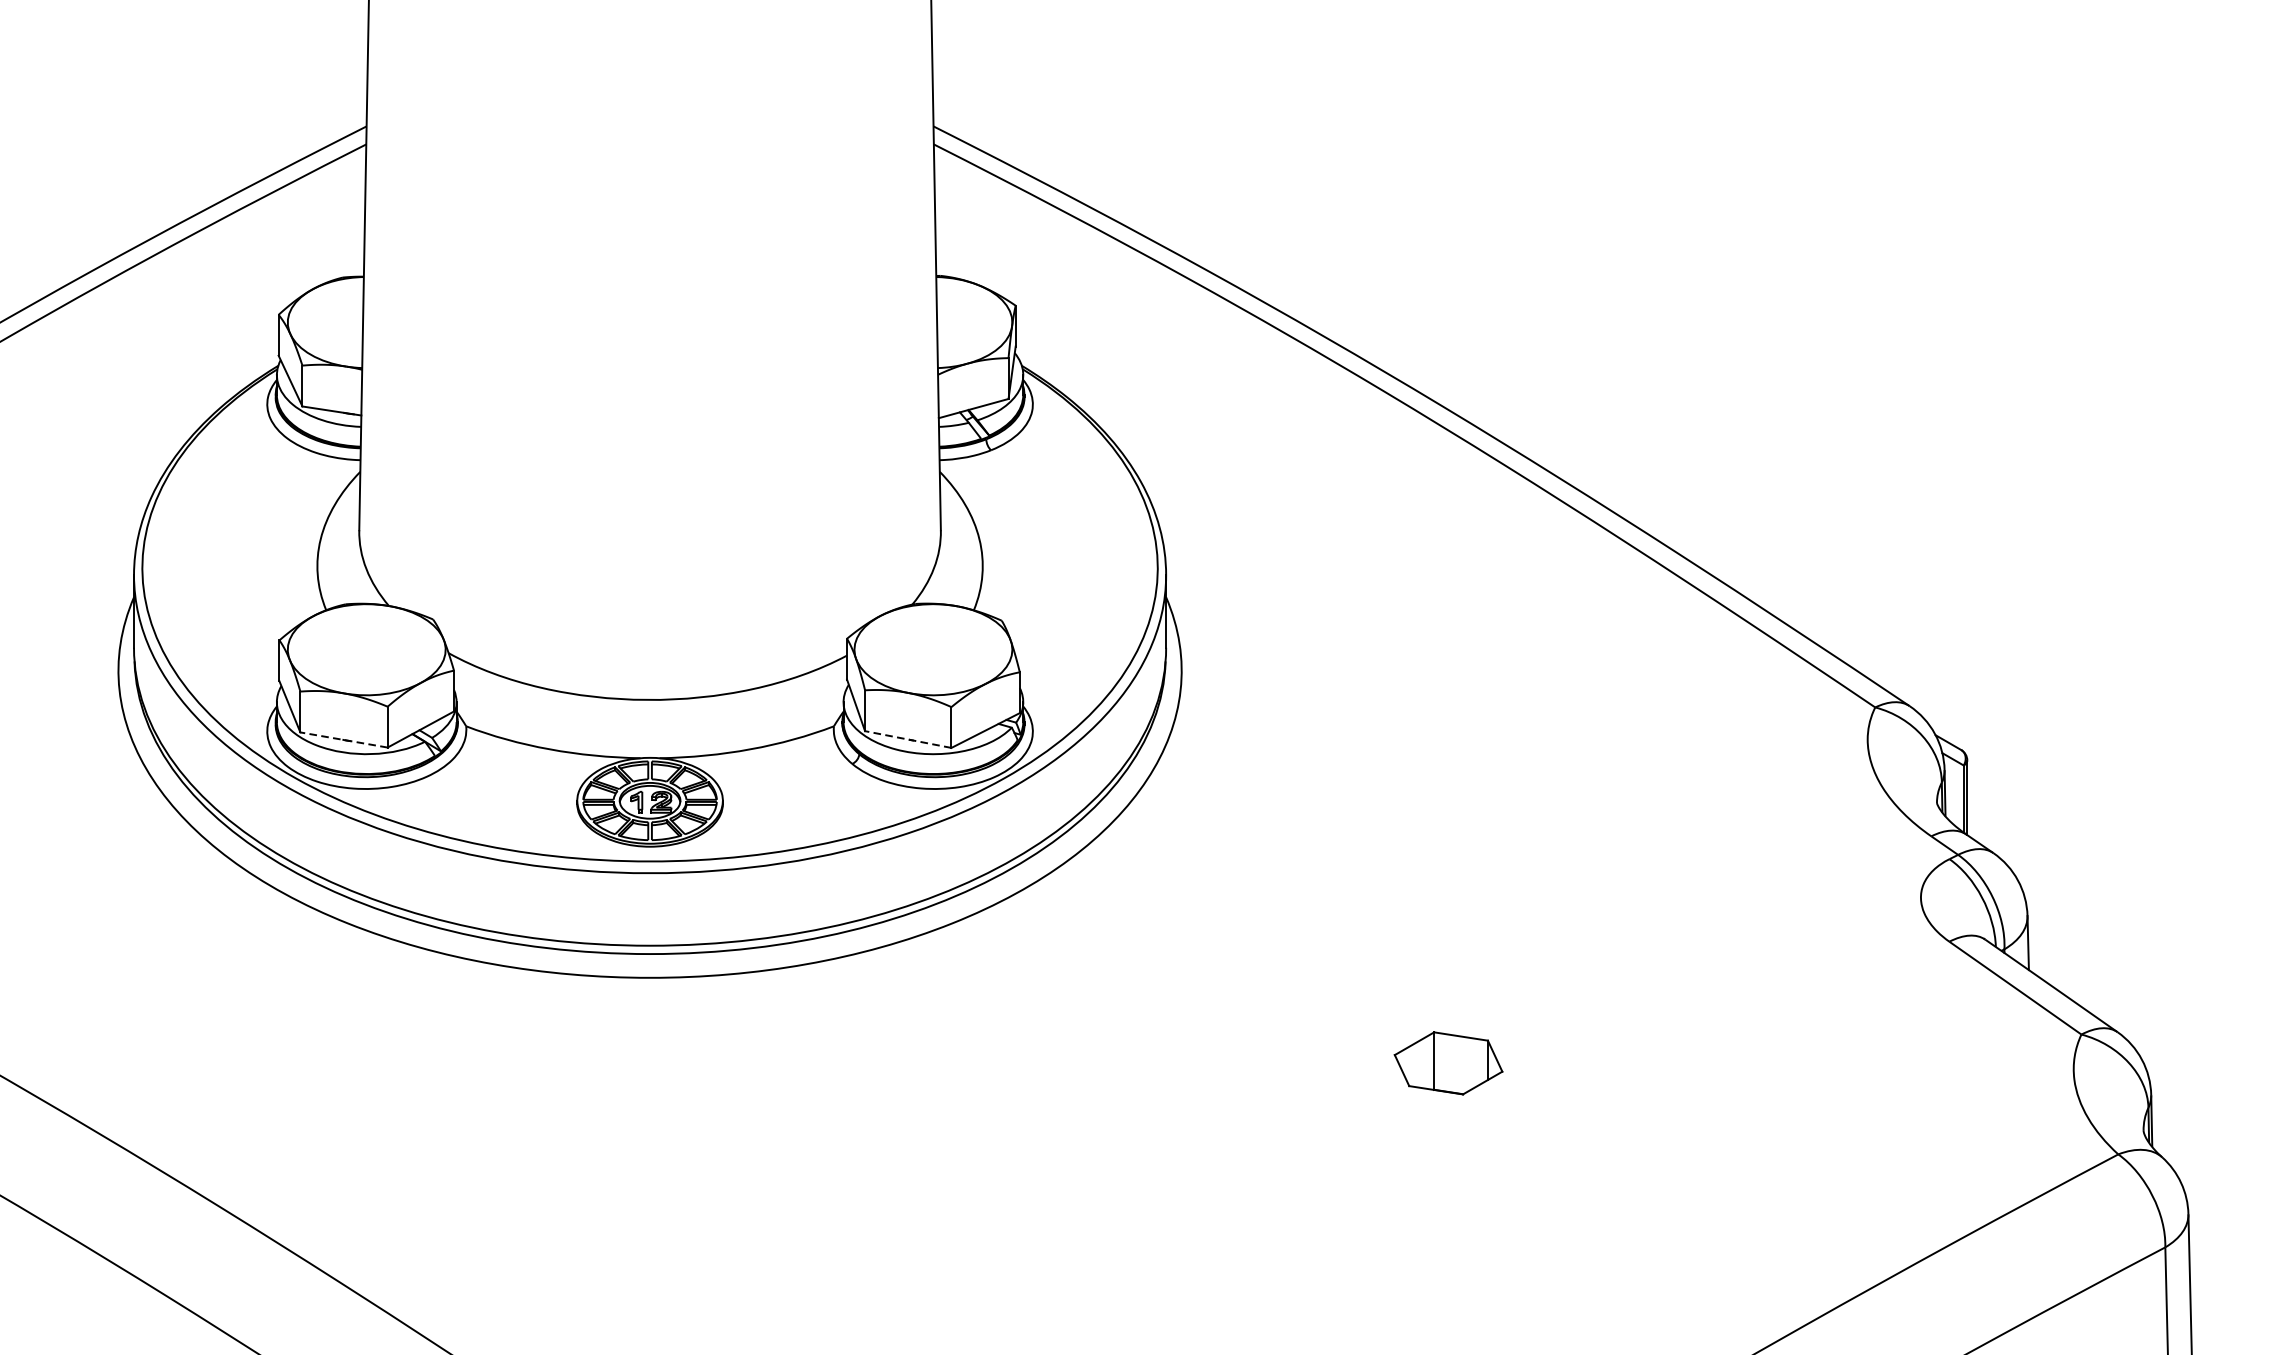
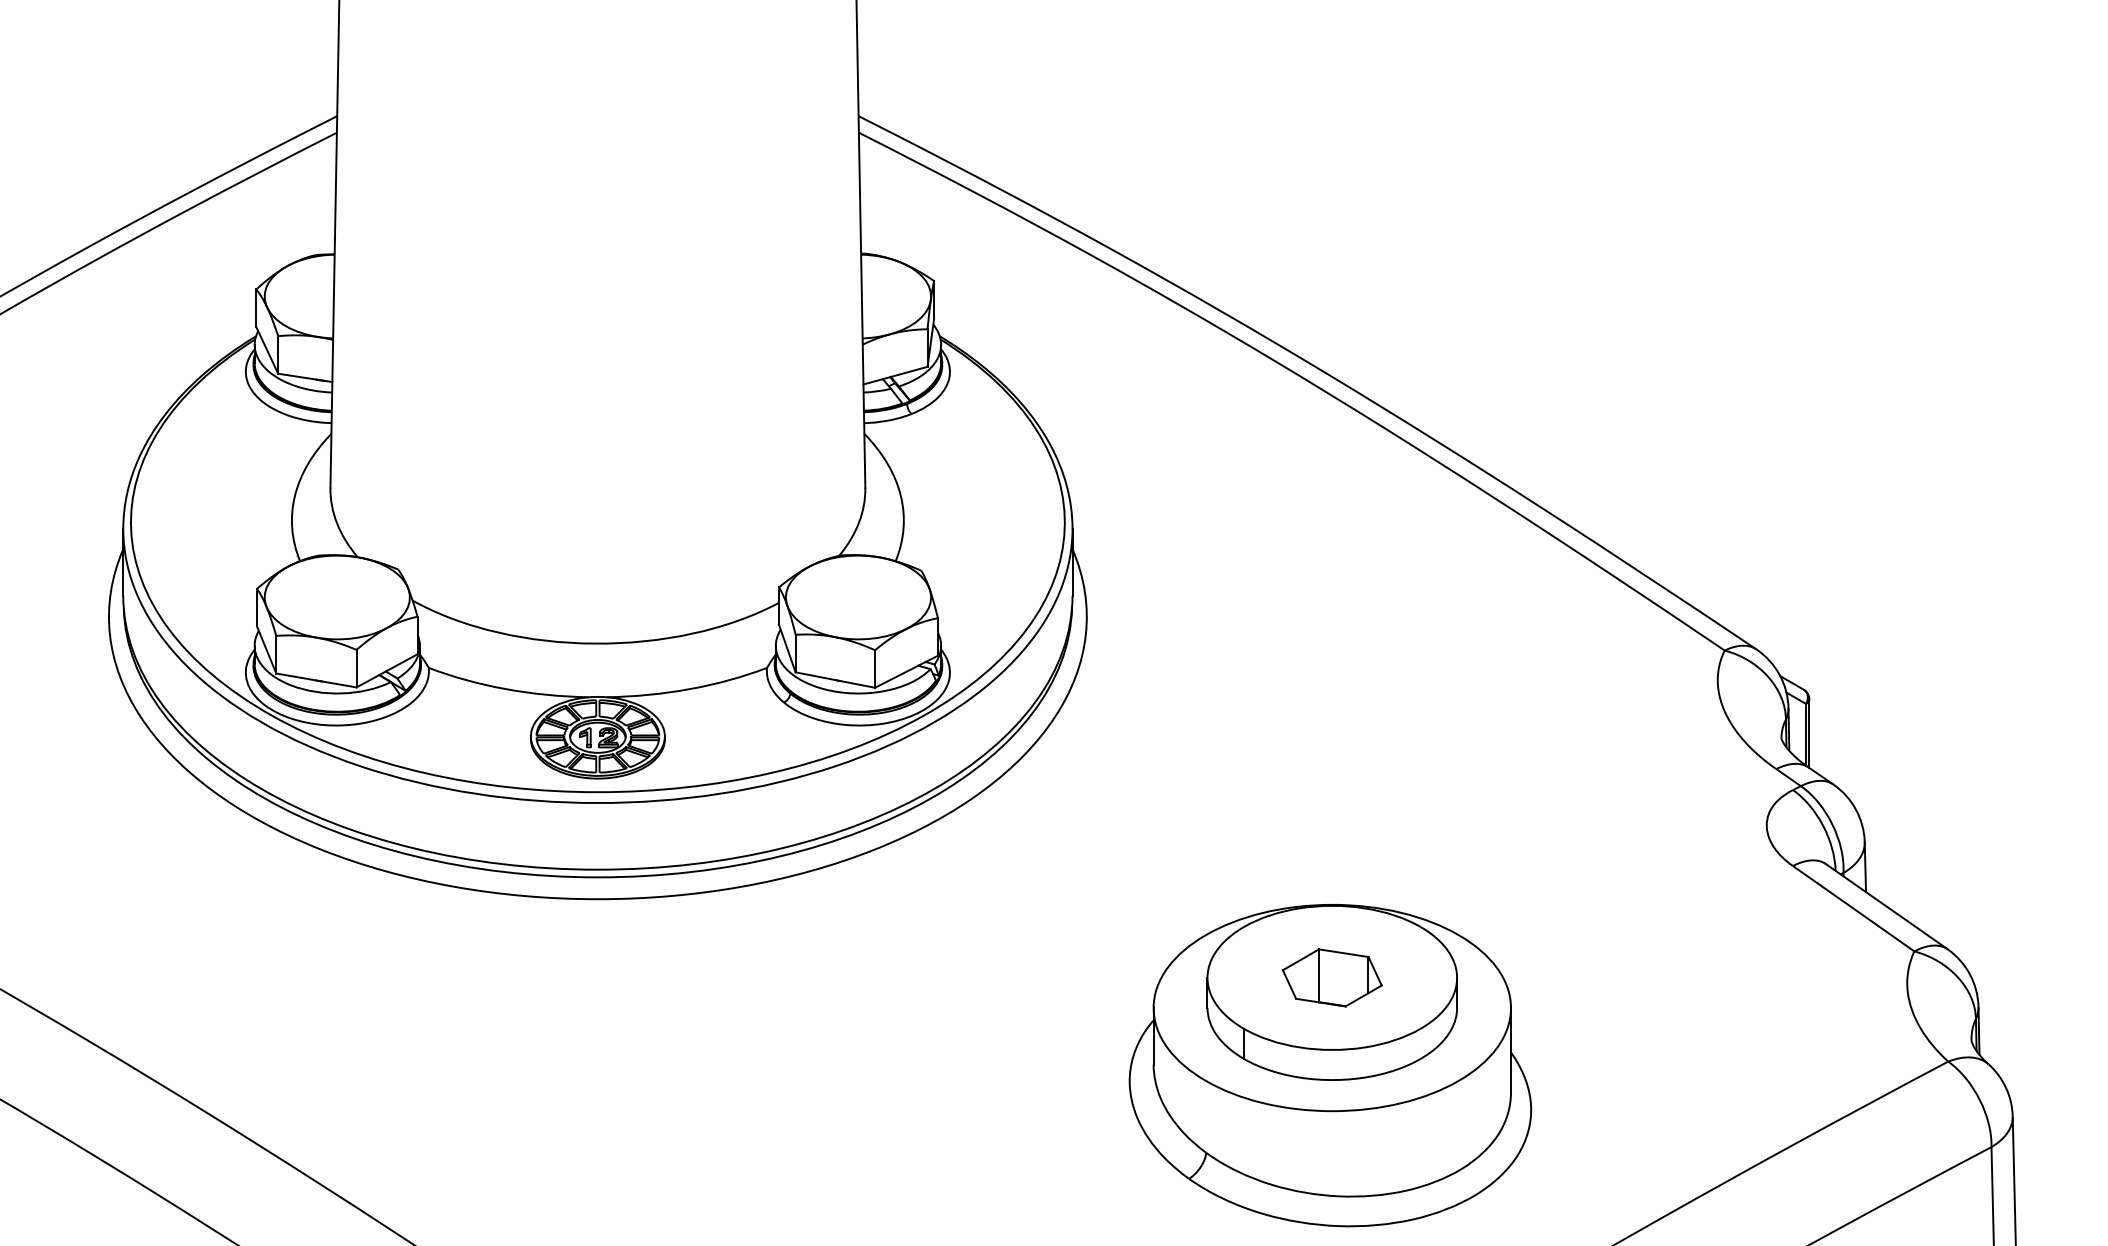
line: (907, 738) -> (834, 679), dashed -> solid
line: (344, 740) -> (316, 680), dashed -> solid
part: (1446, 1158) -> (1330, 1065), added

